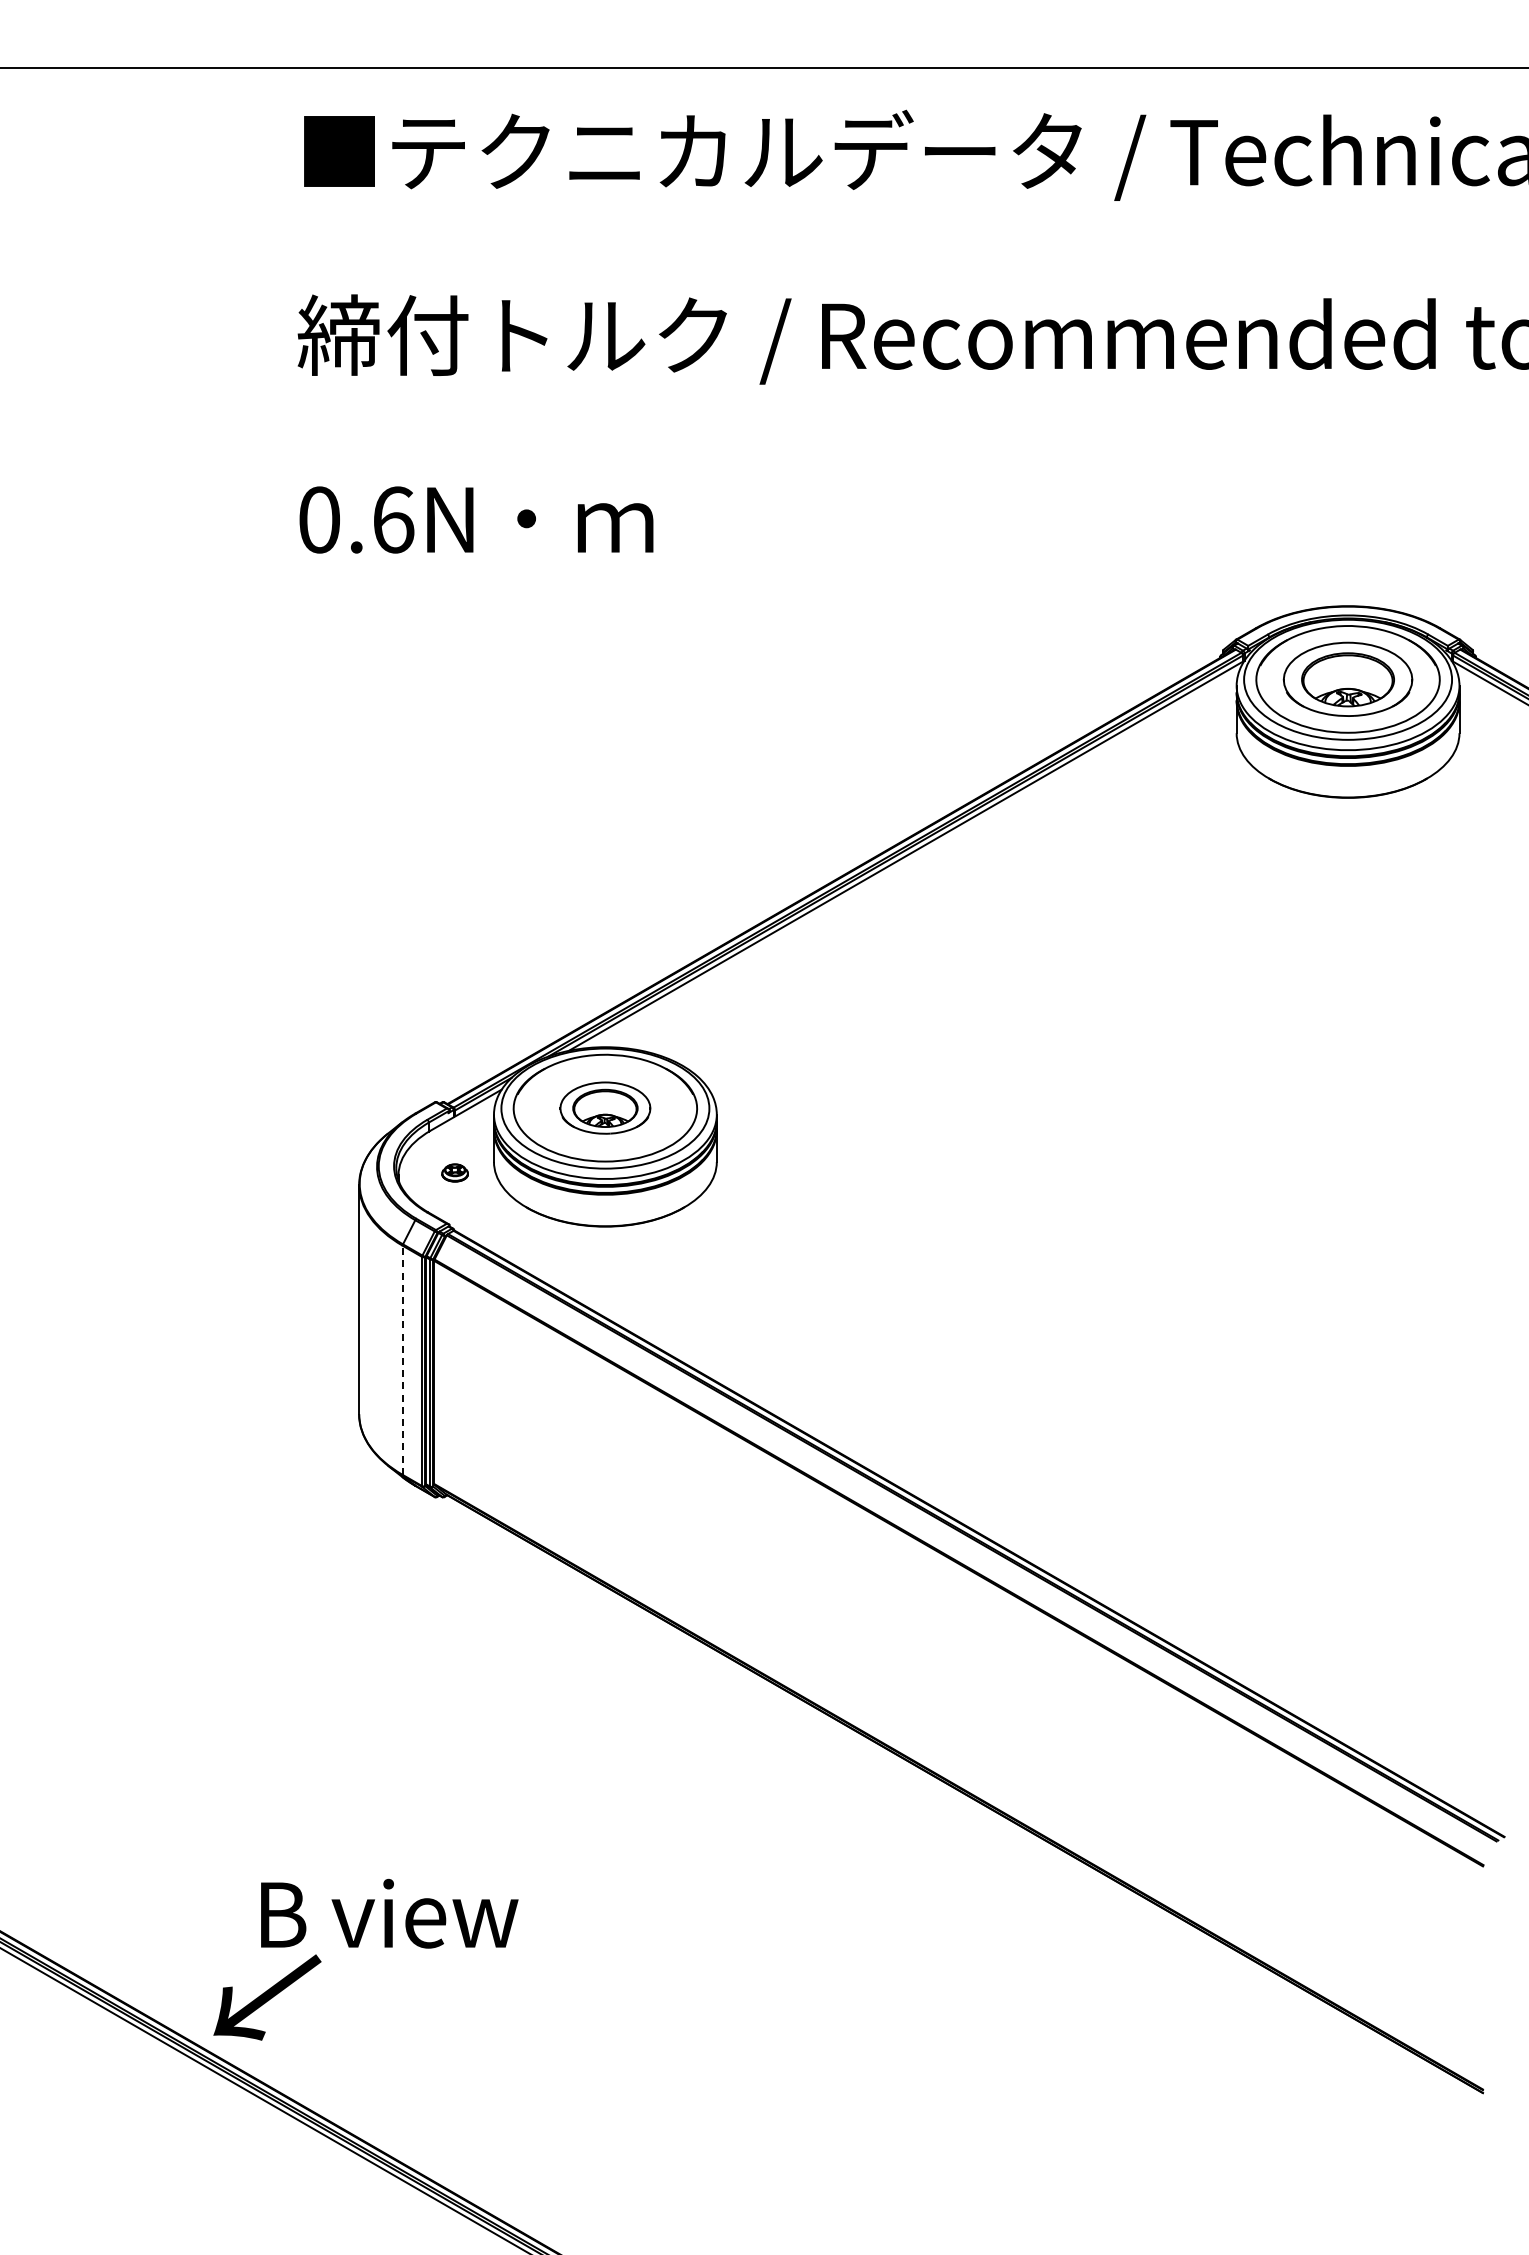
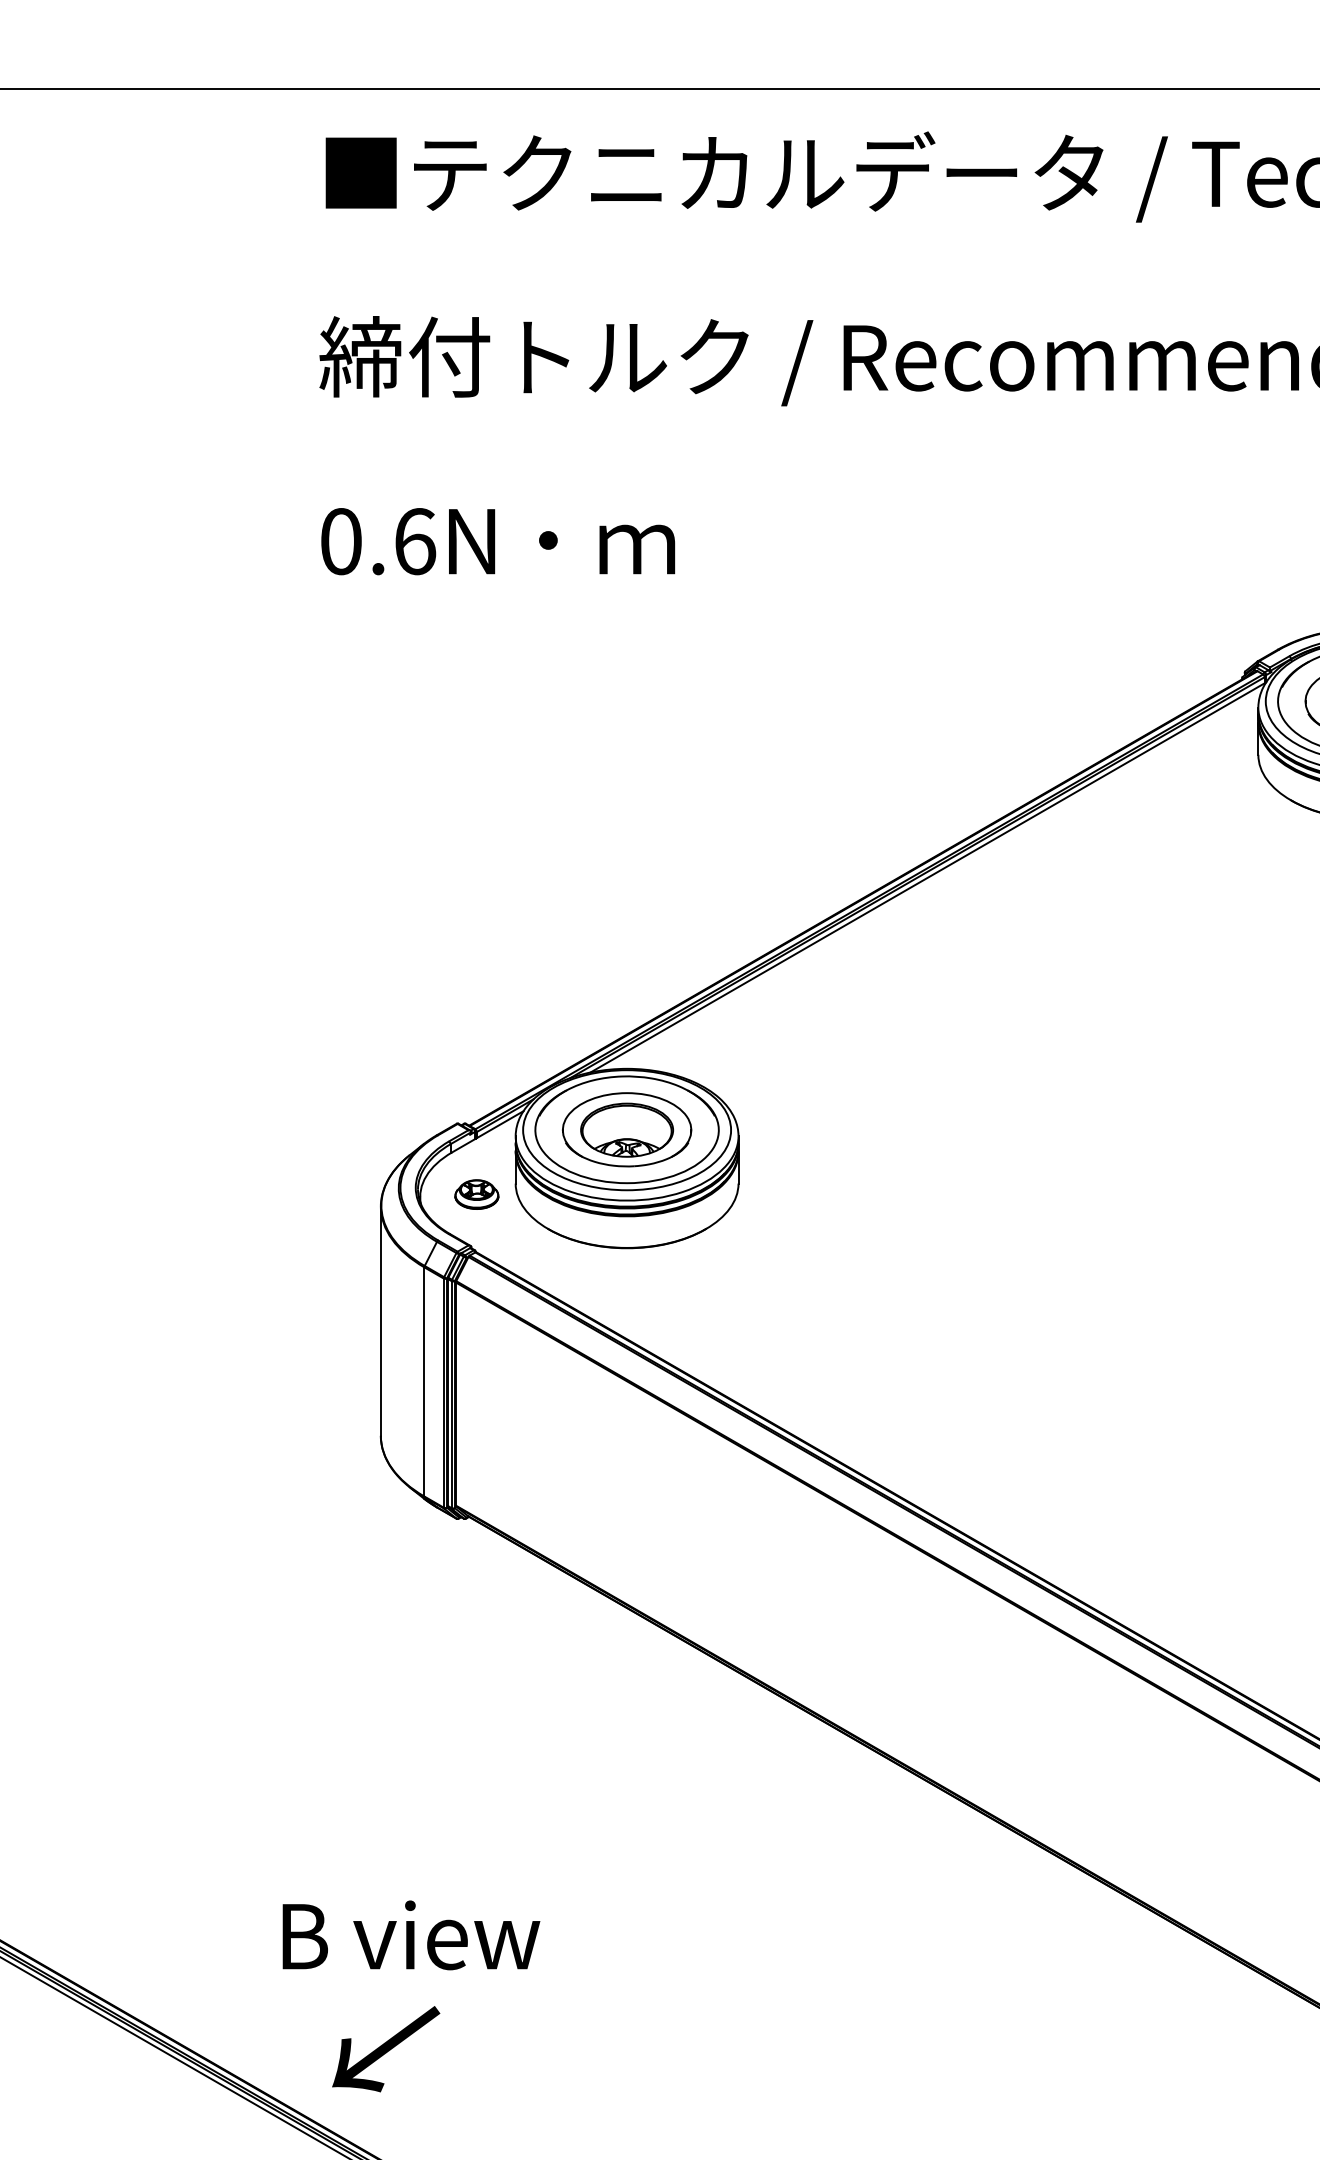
part: (605, 1107) -> (627, 1129), size x1.43
part: (454, 1172) -> (476, 1194), size x1.67
line: (402, 1360) -> (424, 1382), dashed -> solid
text: (267, 1997) -> (386, 2049), moved

